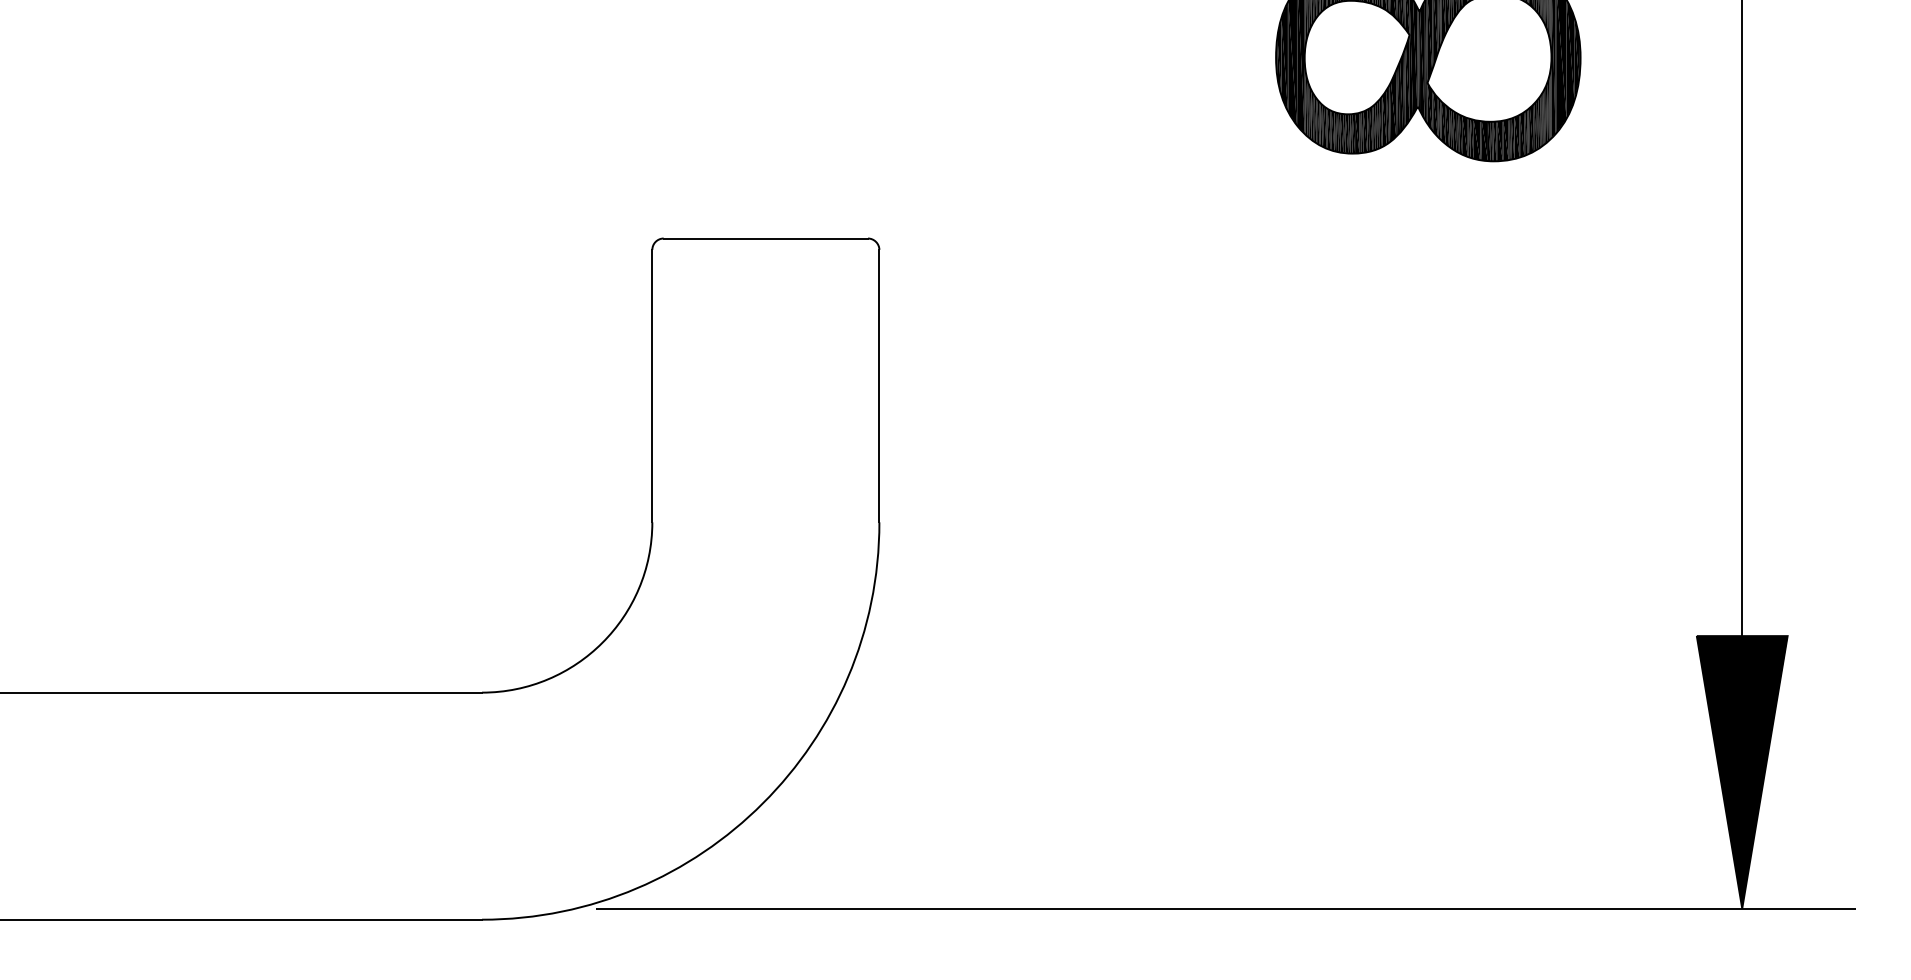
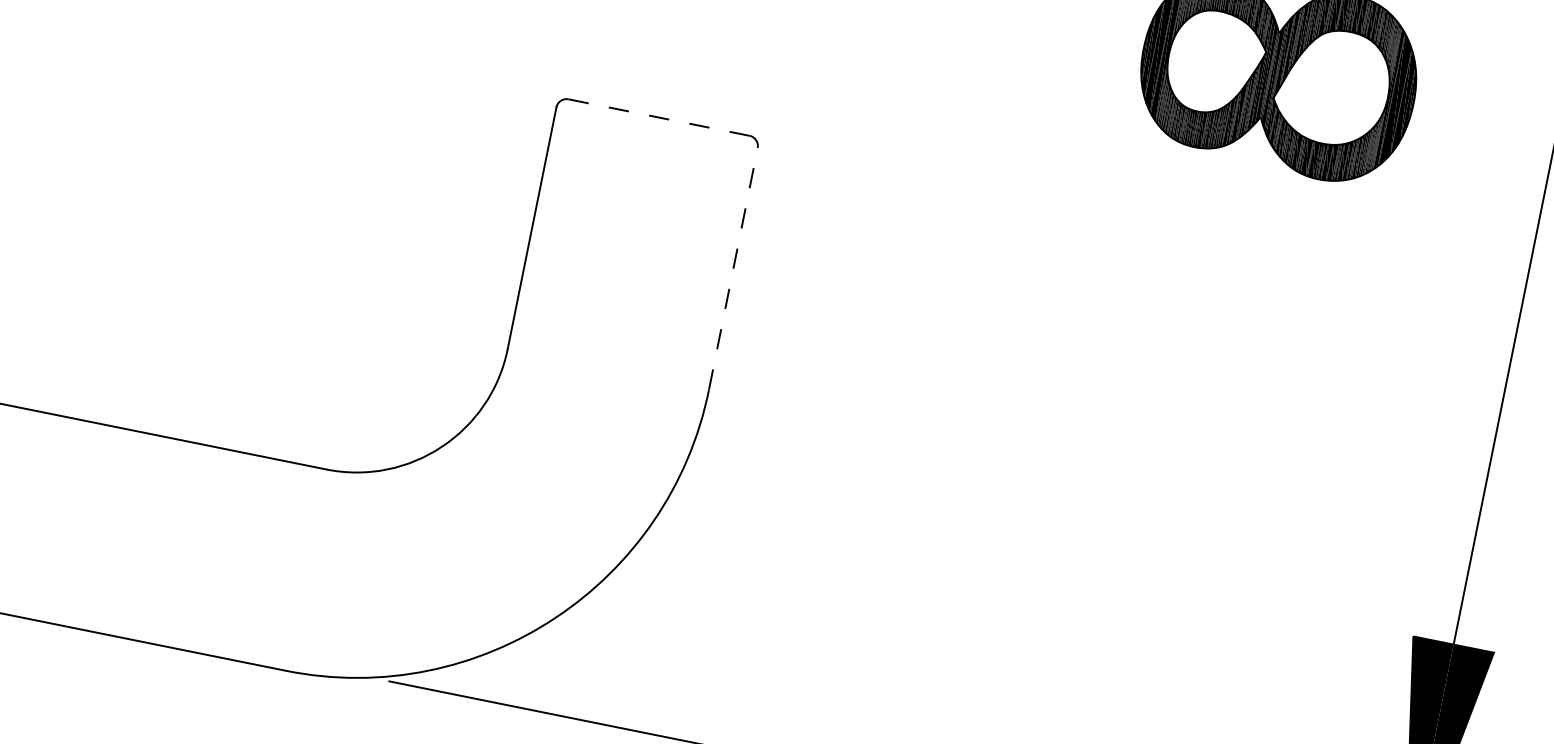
line: (765, 238) -> (658, 117), solid -> dashed
line: (879, 385) -> (733, 268), solid -> dashed

